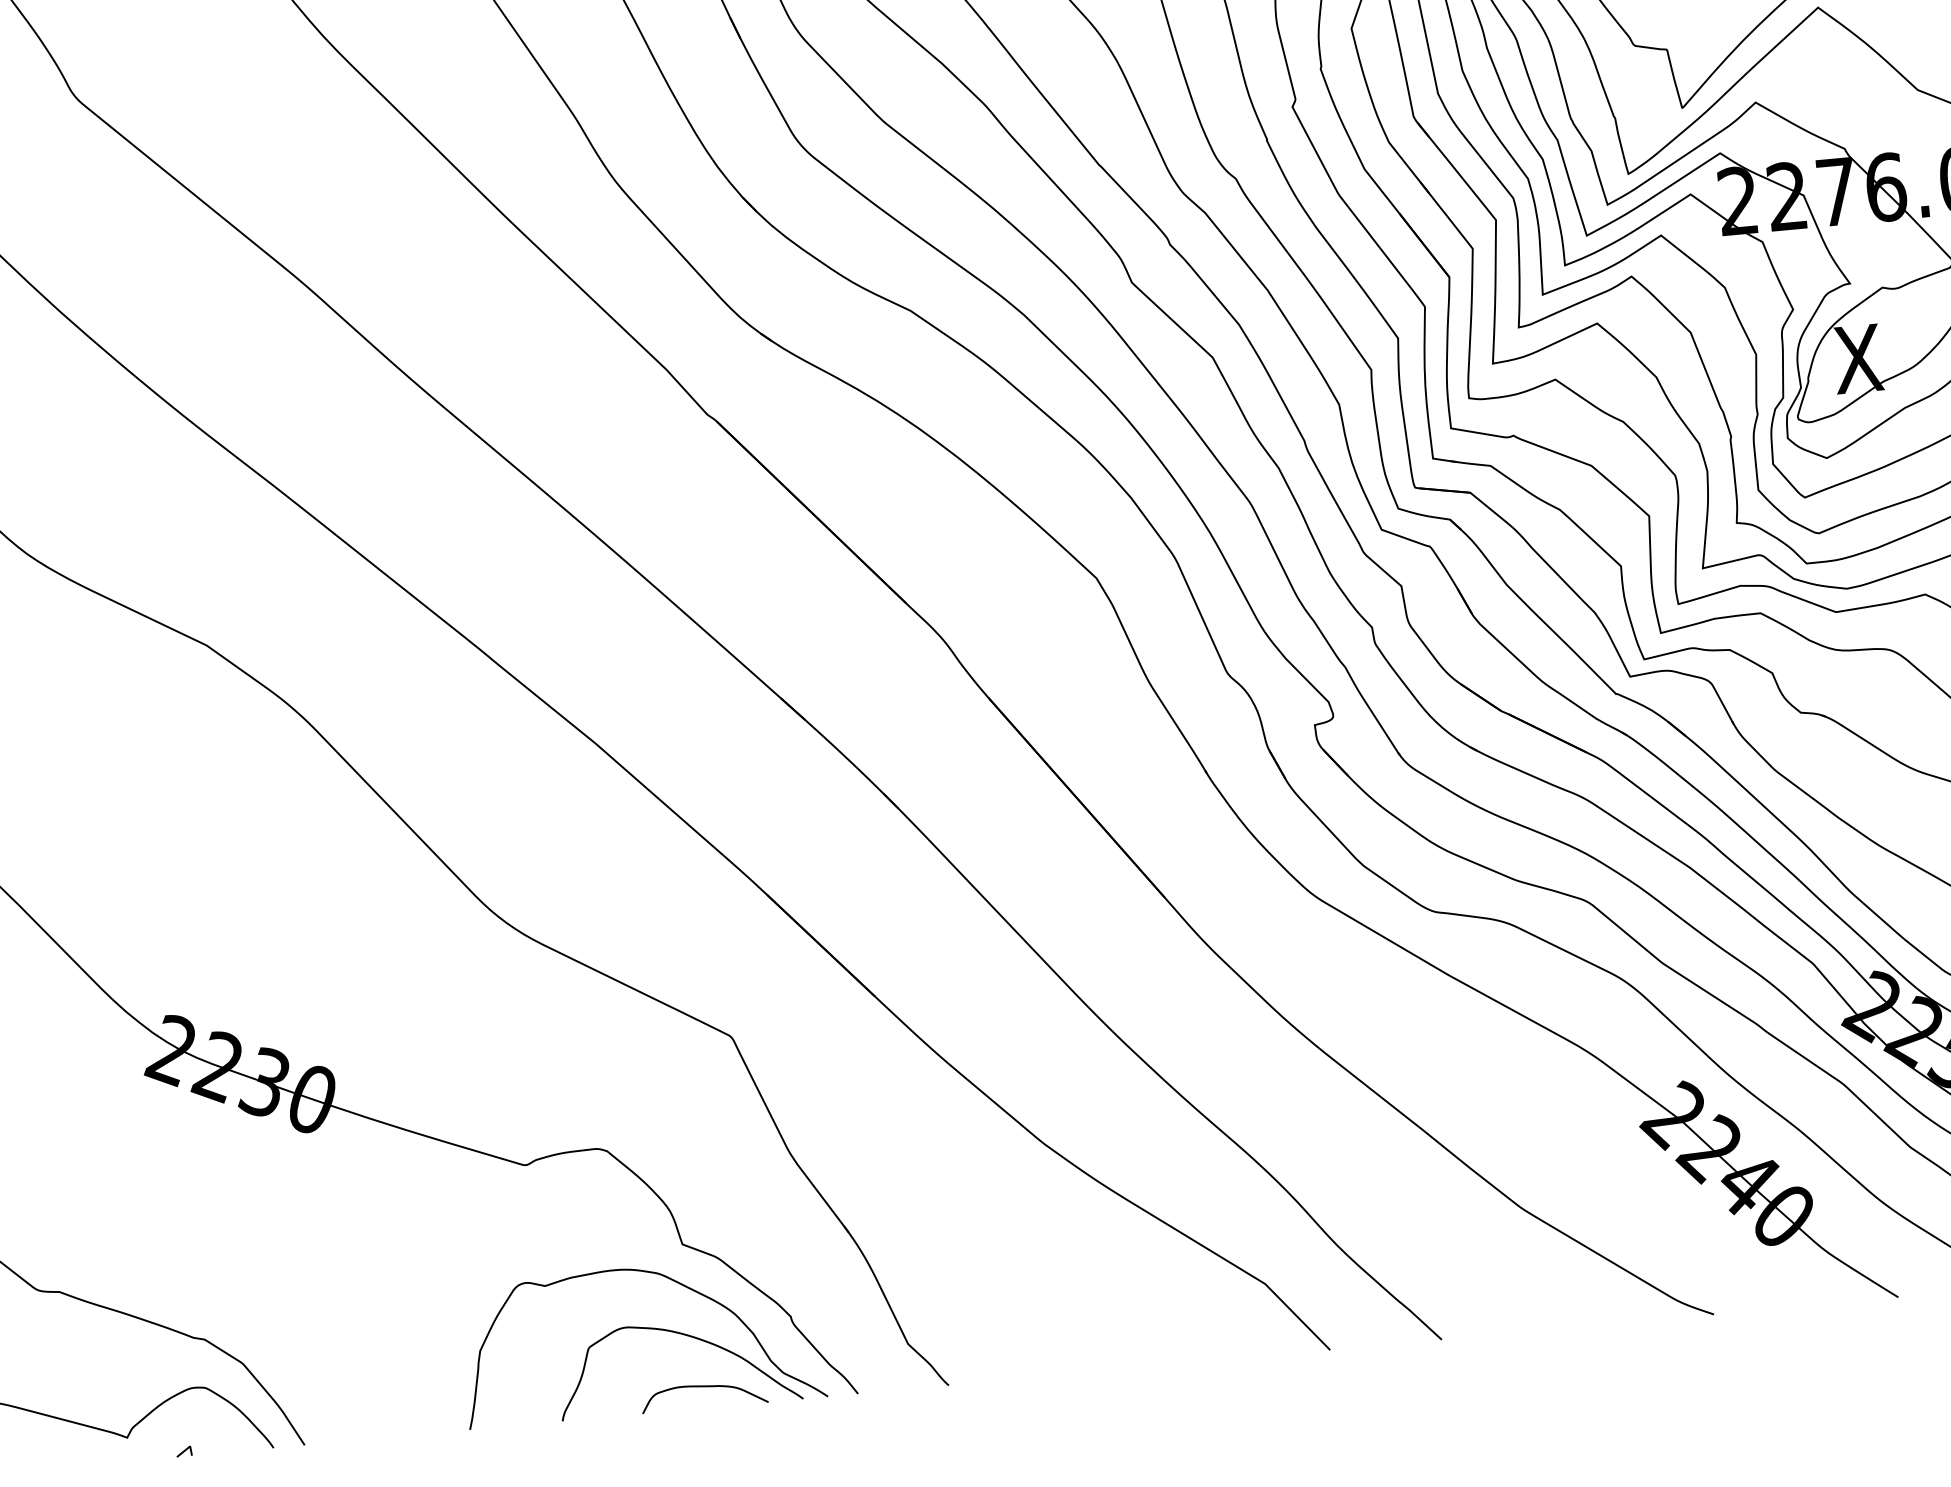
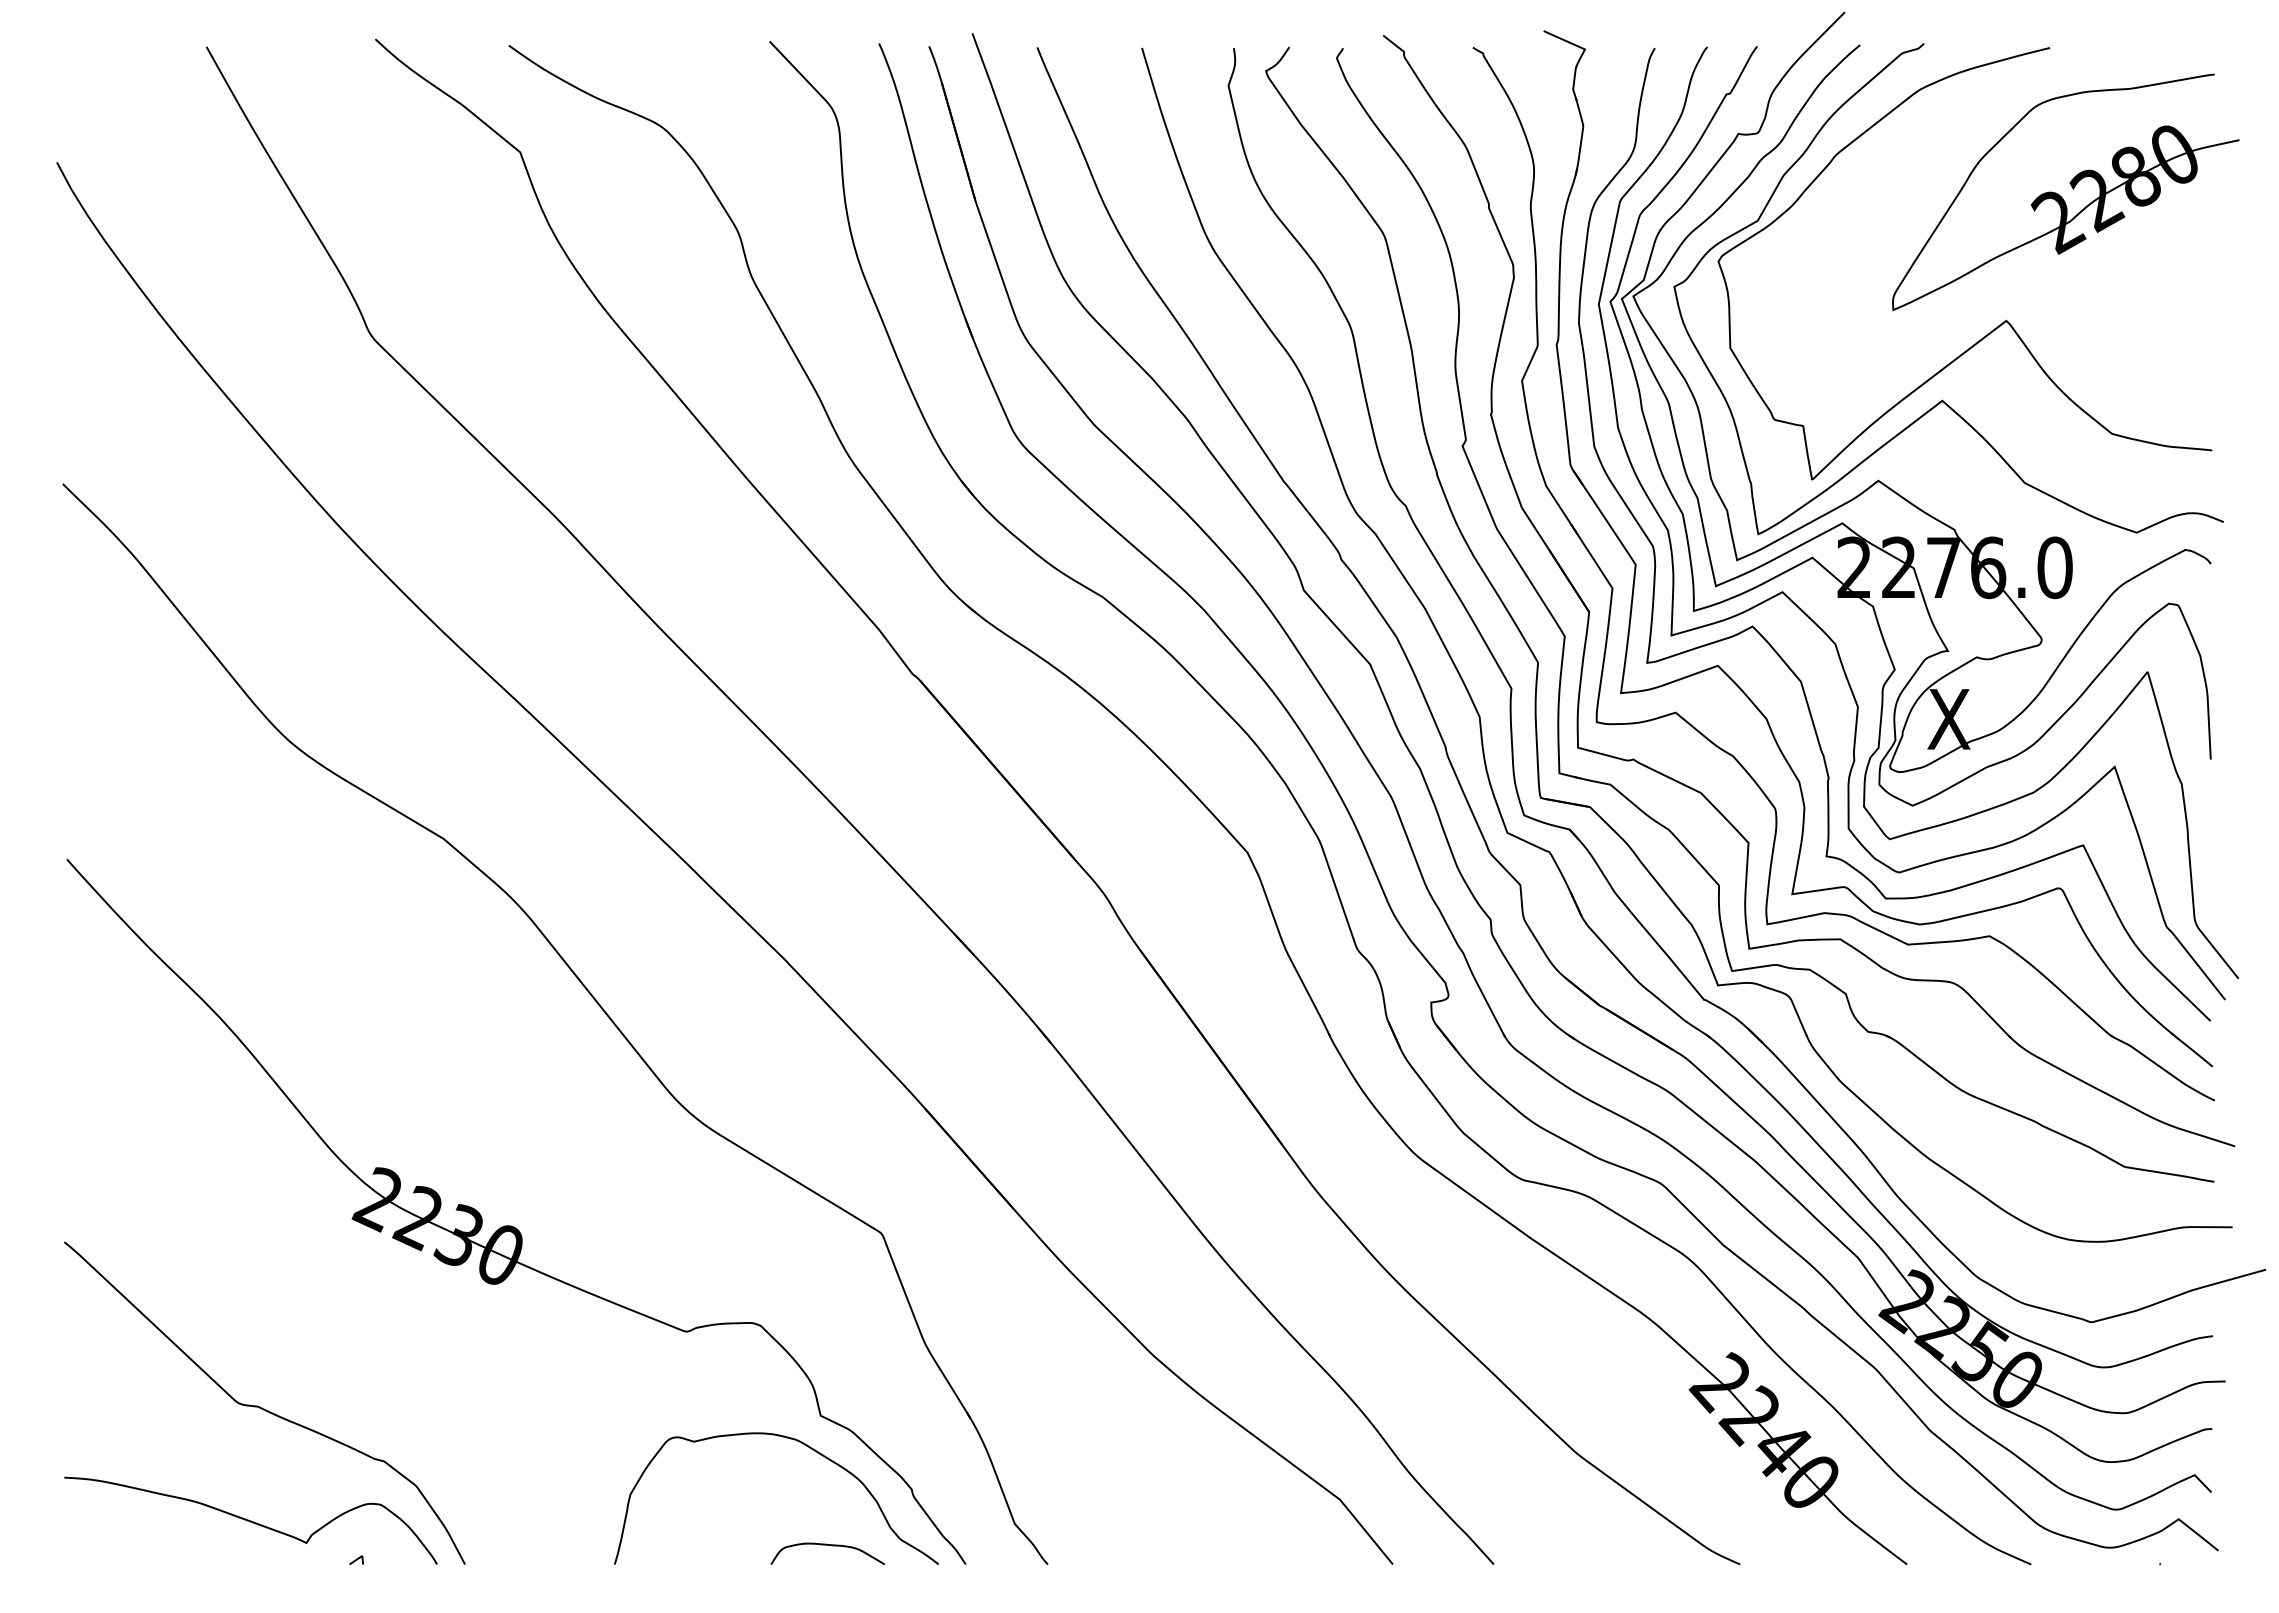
curve: (688, 1337) -> (818, 1499), removed

